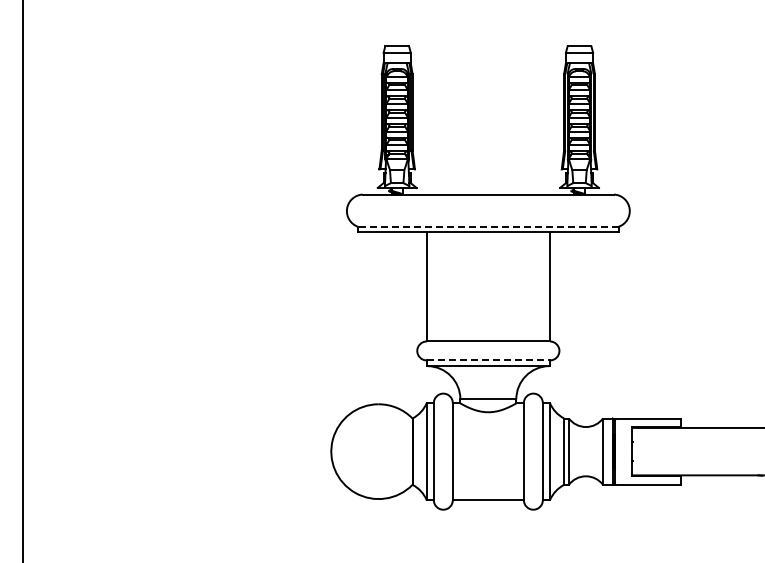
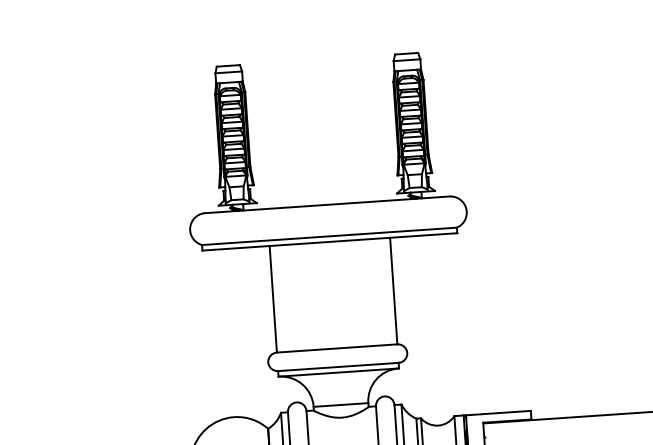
line: (487, 226) -> (328, 236), dashed -> solid
line: (488, 360) -> (338, 367), dashed -> solid

